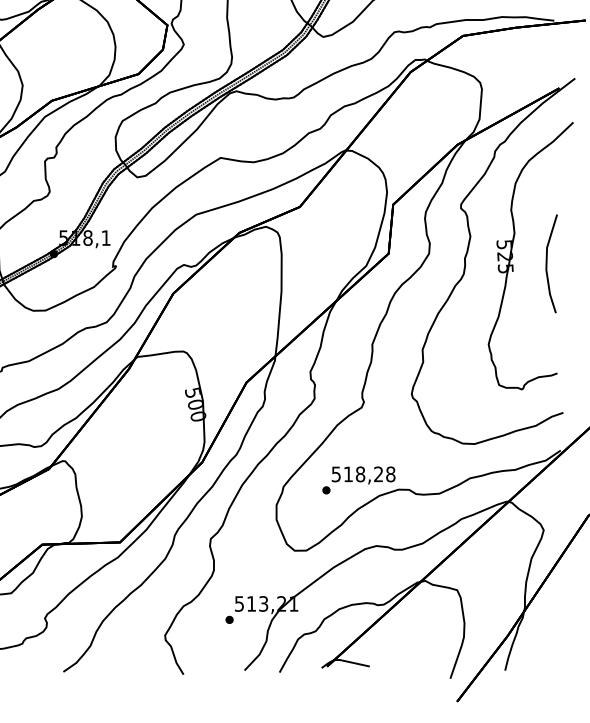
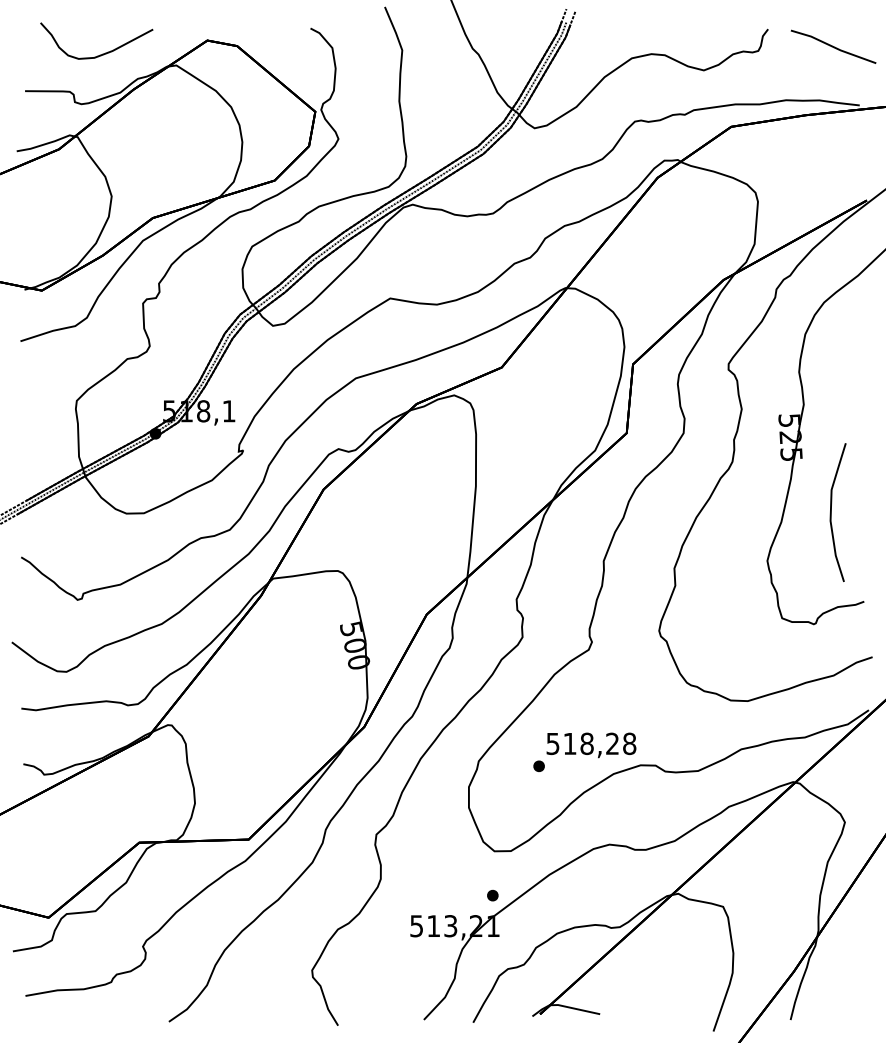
curve: (547, 263) -> (831, 512), moved
part: (229, 619) -> (492, 895), moved

